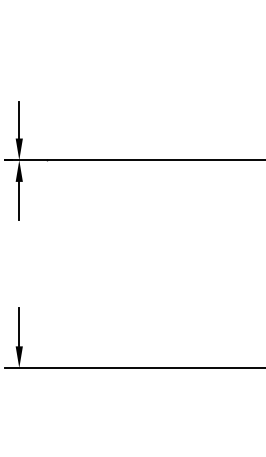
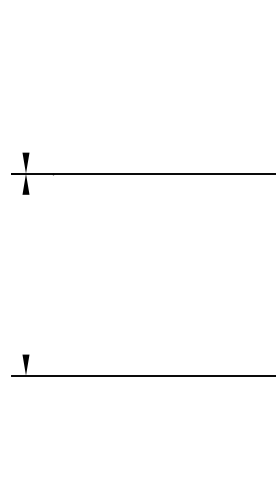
line: (18, 119) -> (25, 134), removed
line: (18, 200) -> (25, 212), removed
line: (18, 326) -> (25, 335), removed

